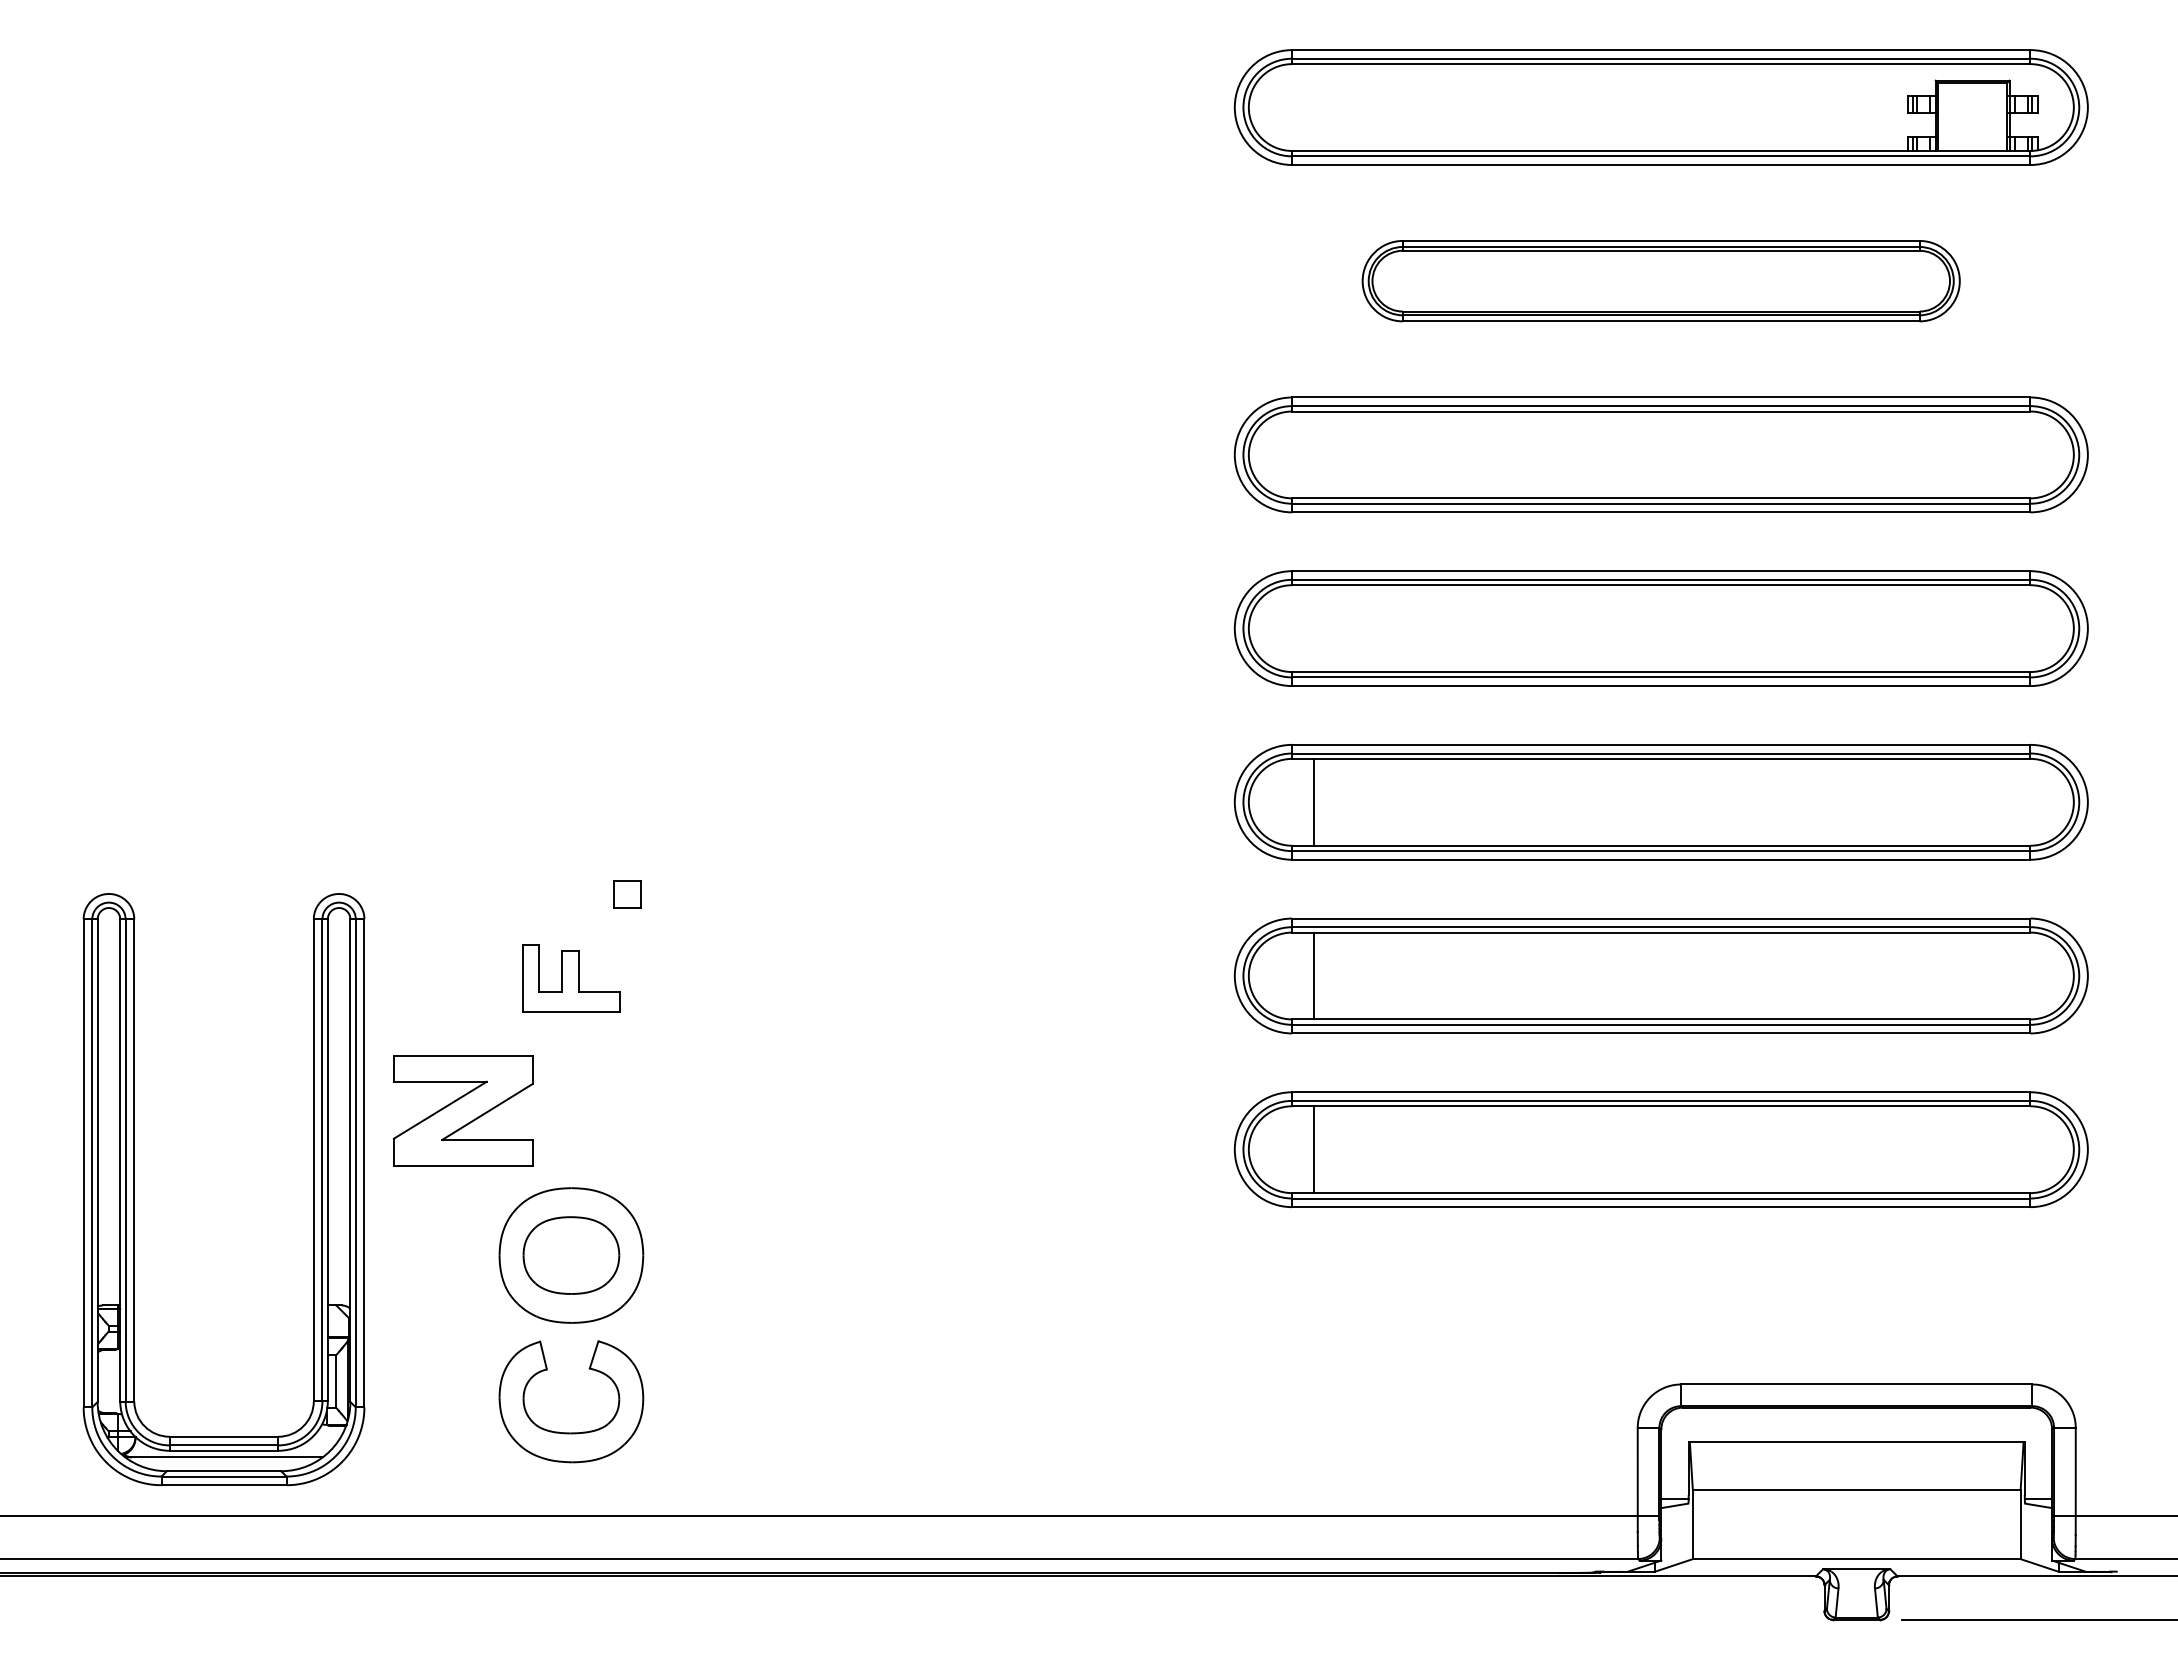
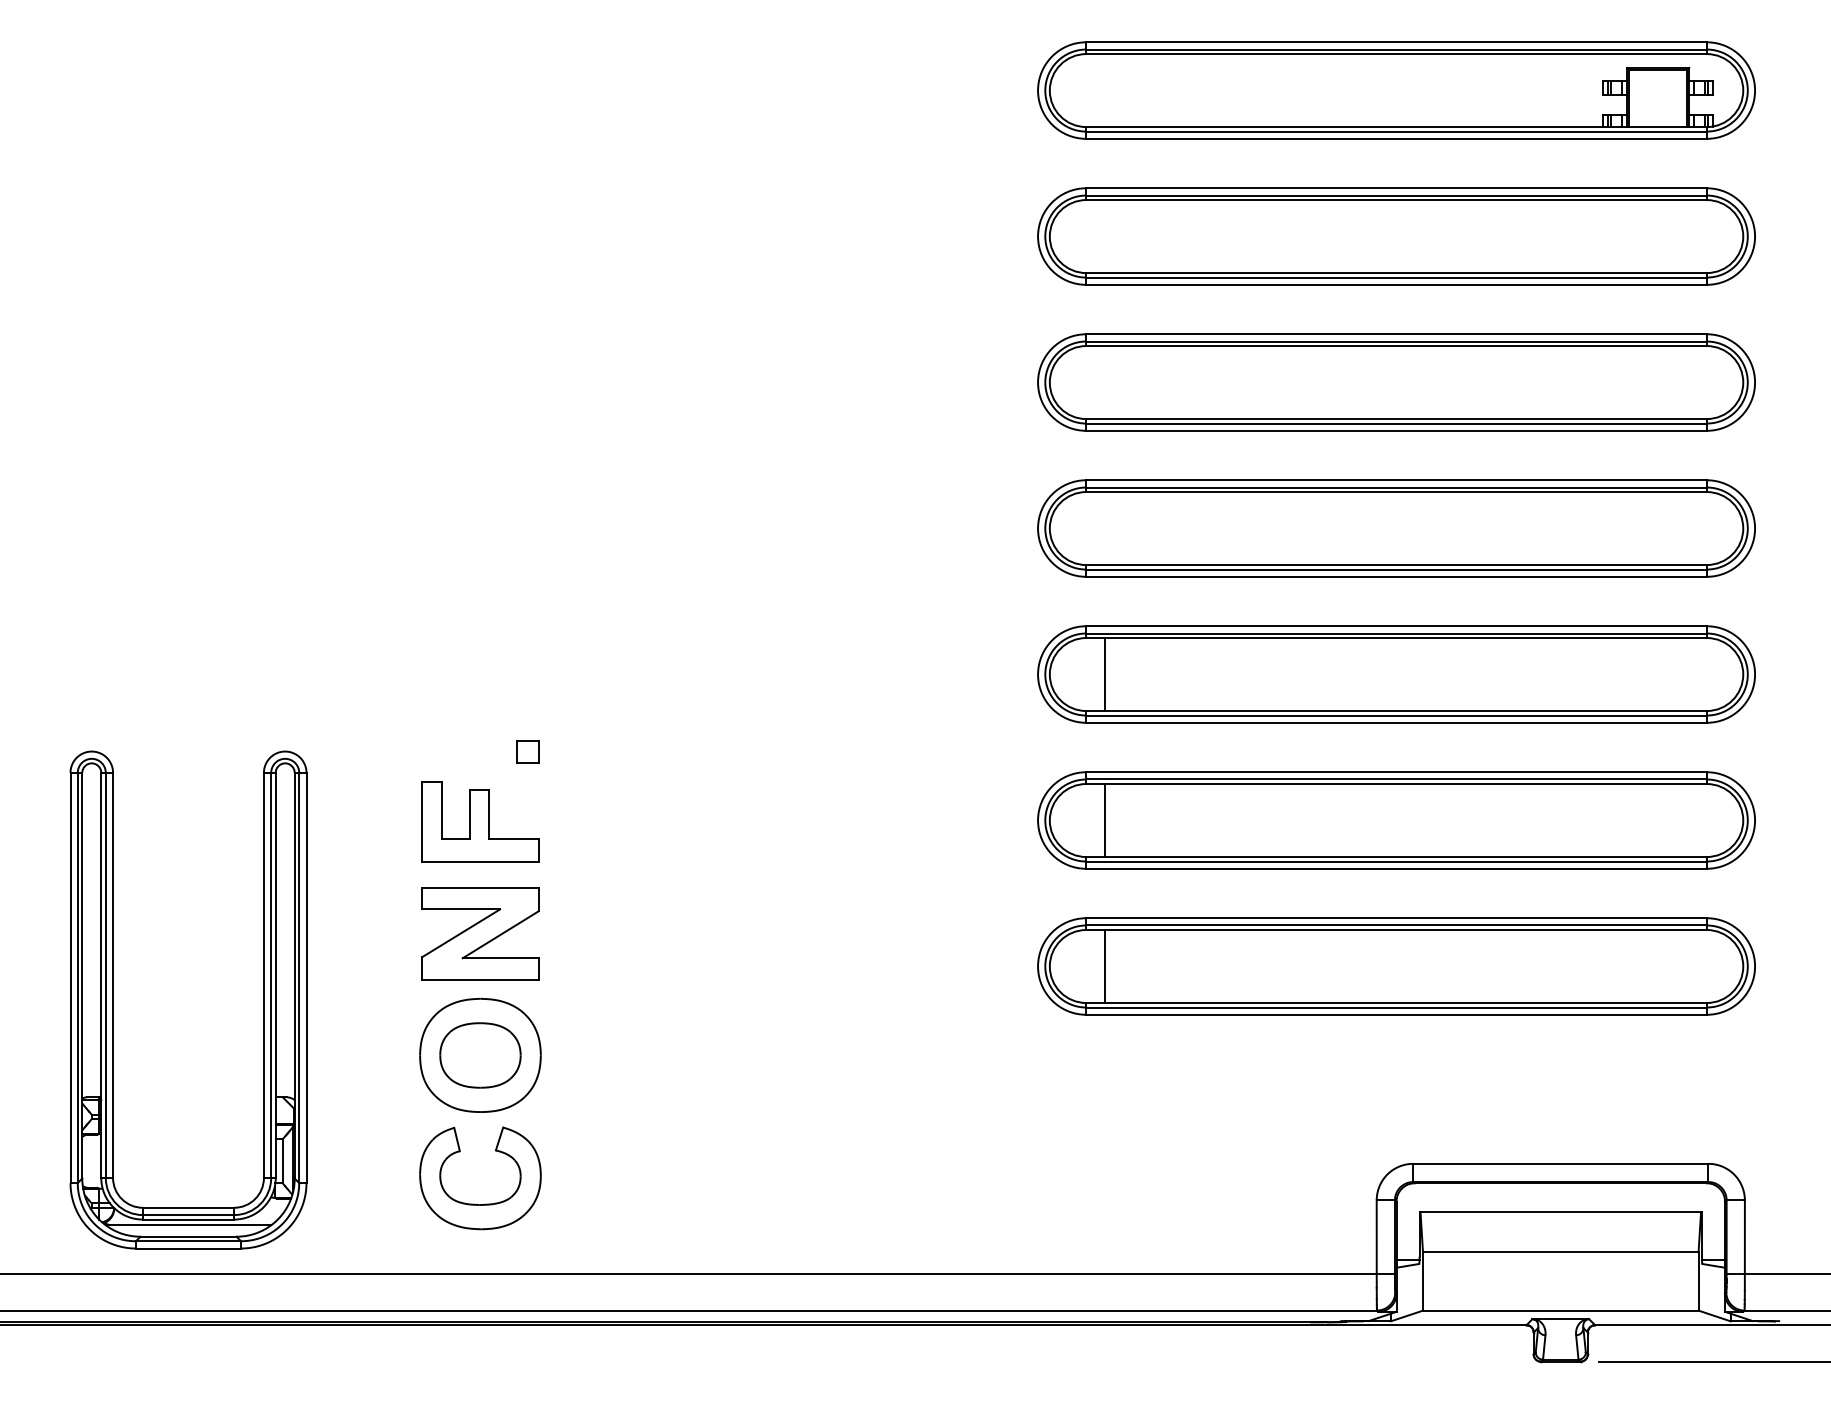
part: (1660, 280) -> (1395, 235), size x1.43
part: (571, 978) -> (480, 822), size x1.43
part: (462, 1110) -> (479, 933), moved

